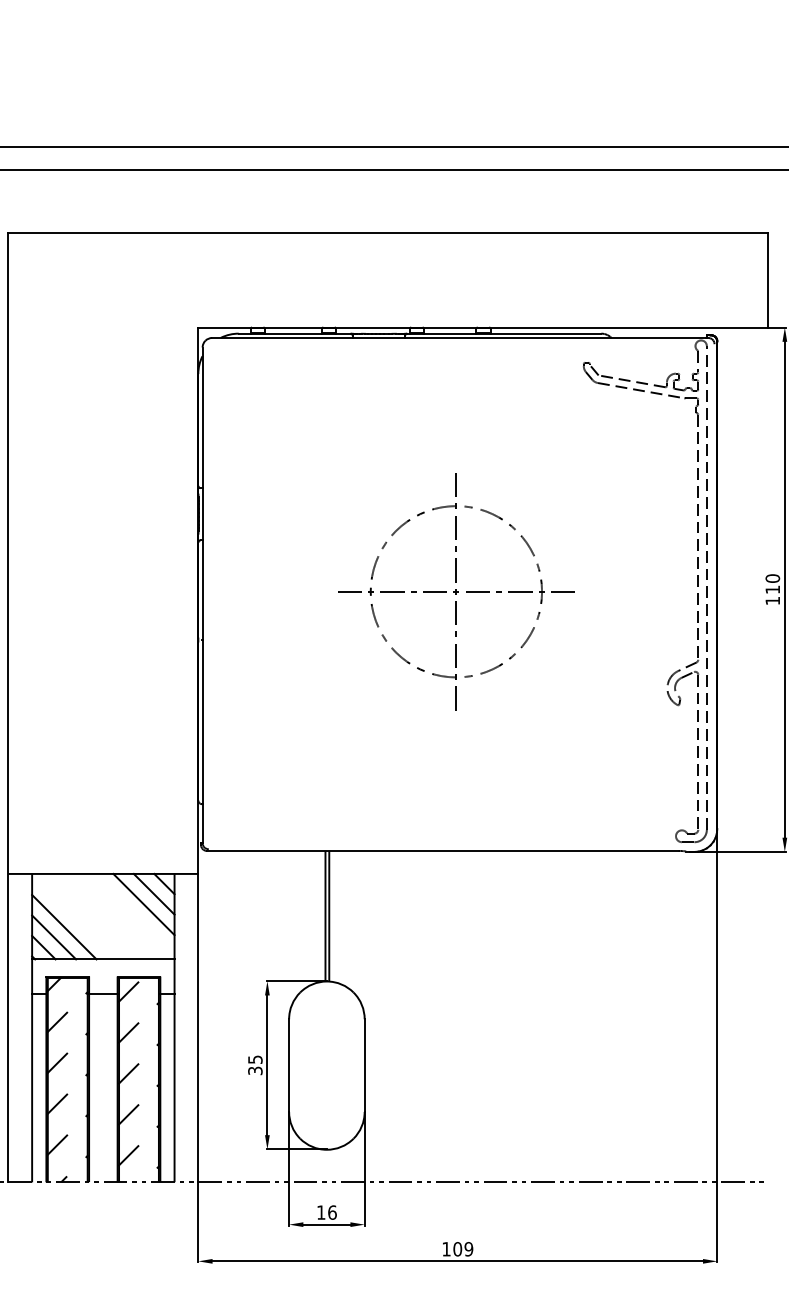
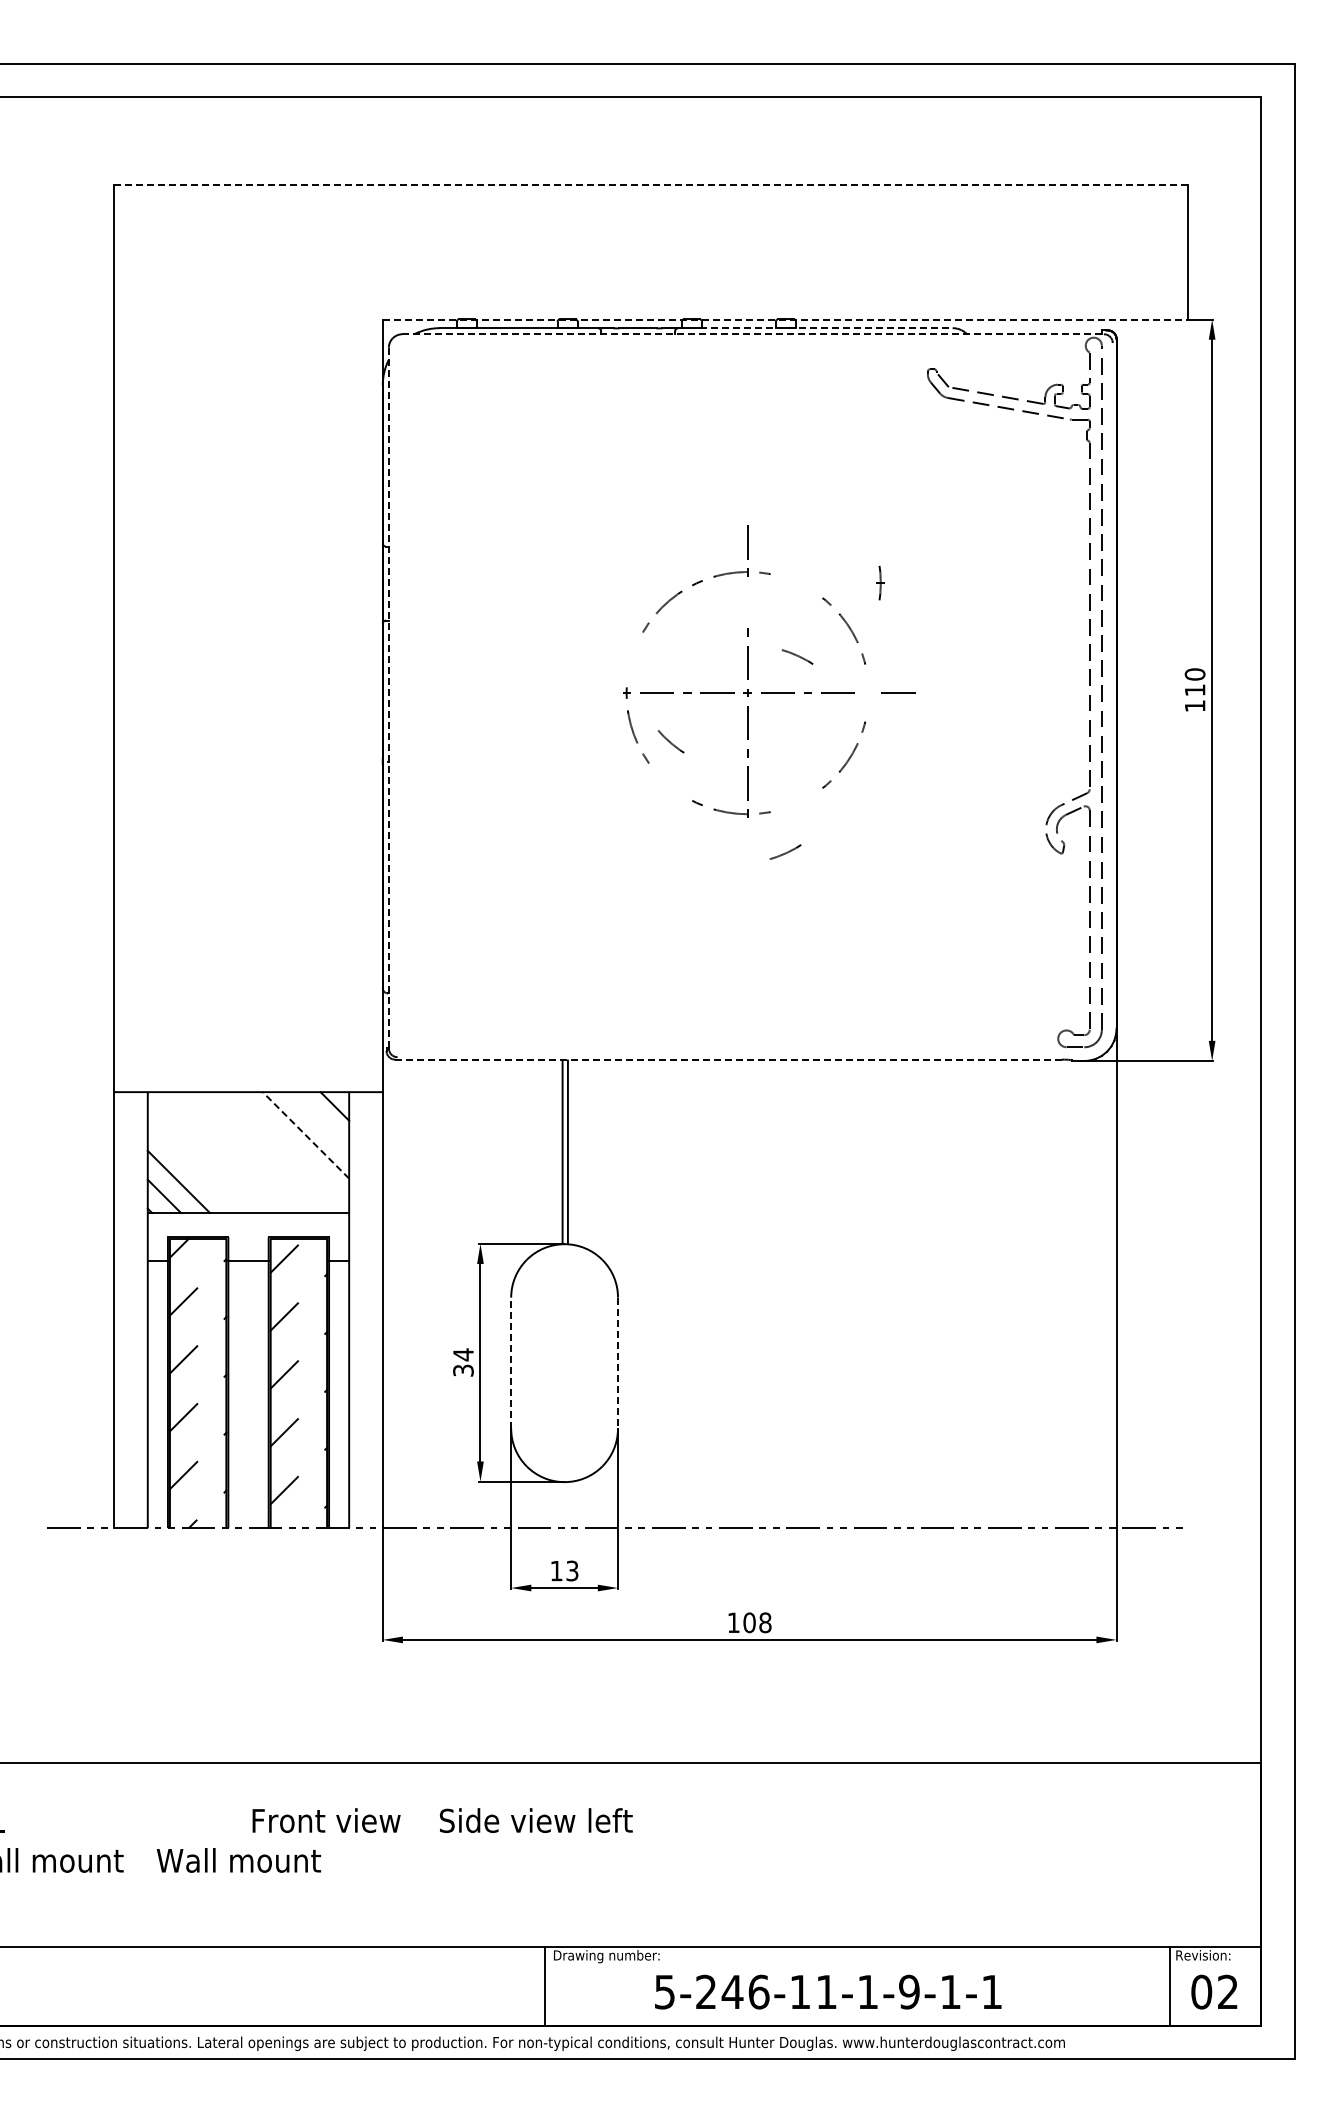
line: (387, 232) -> (650, 185), solid -> dashed
line: (483, 327) -> (785, 319), solid -> dashed
line: (505, 333) -> (816, 328), solid -> dashed
line: (460, 338) -> (753, 334), solid -> dashed
part: (491, 514) -> (797, 656), moved
line: (456, 527) -> (747, 602), removed
part: (374, 567) -> (632, 658), removed
line: (349, 591) -> (596, 692), removed
part: (541, 592) -> (880, 583), moved
line: (202, 595) -> (388, 698), solid -> dashed
part: (400, 655) -> (670, 741), moved
part: (491, 668) -> (785, 851), moved
line: (456, 698) -> (747, 843), removed
line: (443, 850) -> (729, 1059), solid -> dashed
line: (154, 894) -> (320, 1120), removed
line: (143, 904) -> (305, 1135), solid -> dashed
line: (63, 926) -> (192, 1166), removed
text: (255, 1059) -> (463, 1354), 35 -> 34
line: (289, 1065) -> (511, 1363), solid -> dashed
line: (365, 1065) -> (618, 1363), solid -> dashed
text: (332, 1212) -> (572, 1570), 16 -> 13
text: (468, 1249) -> (765, 1622), 109 -> 108

